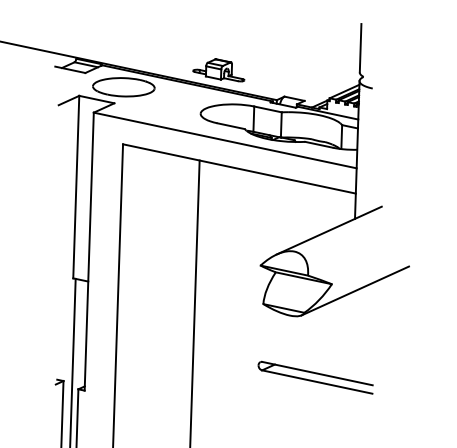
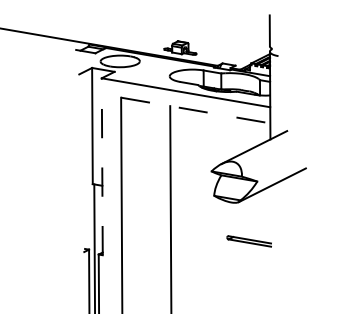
line: (239, 168) -> (195, 110), solid -> dashed
line: (89, 251) -> (102, 166), solid -> dashed
part: (314, 377) -> (248, 241), size x0.6

